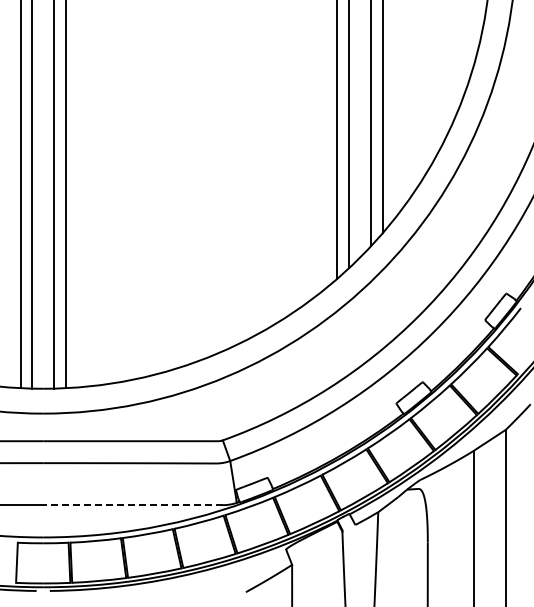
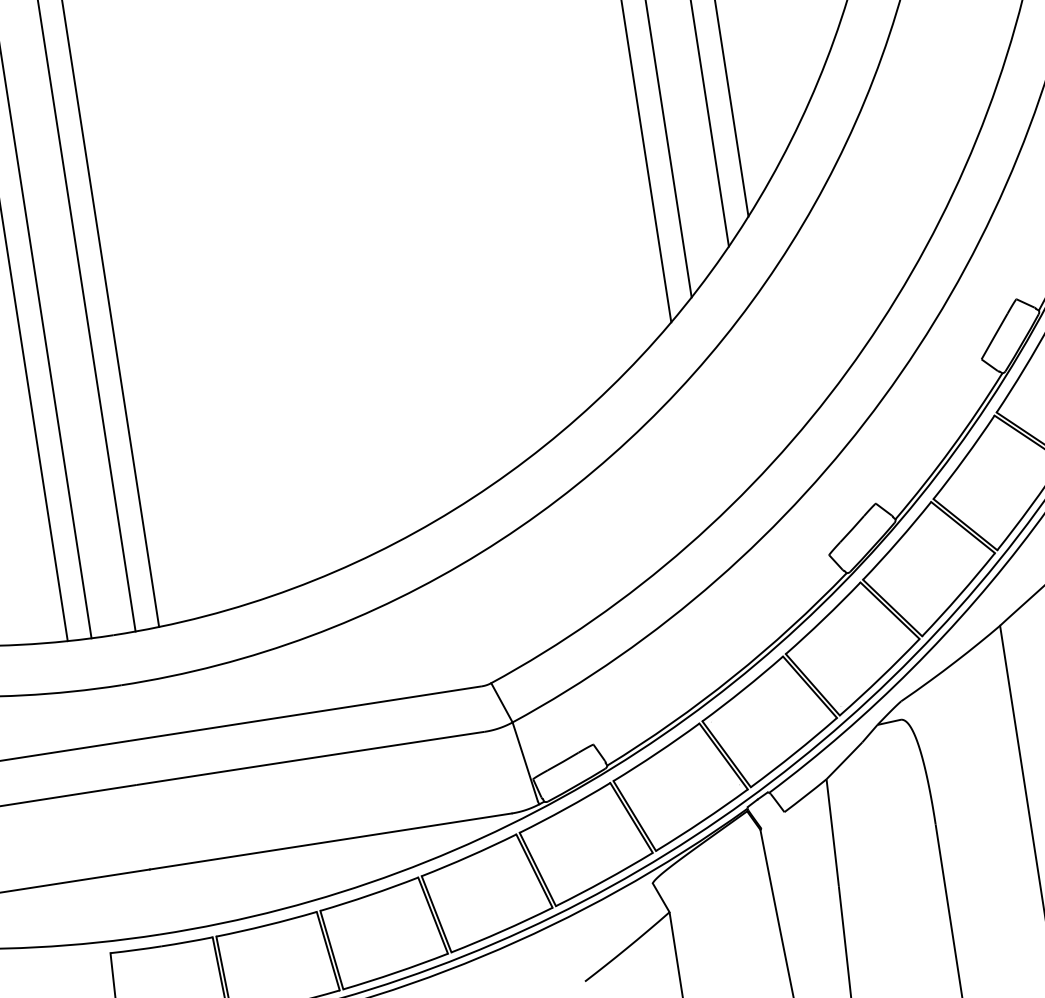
line: (133, 505) -> (331, 842), dashed -> solid

